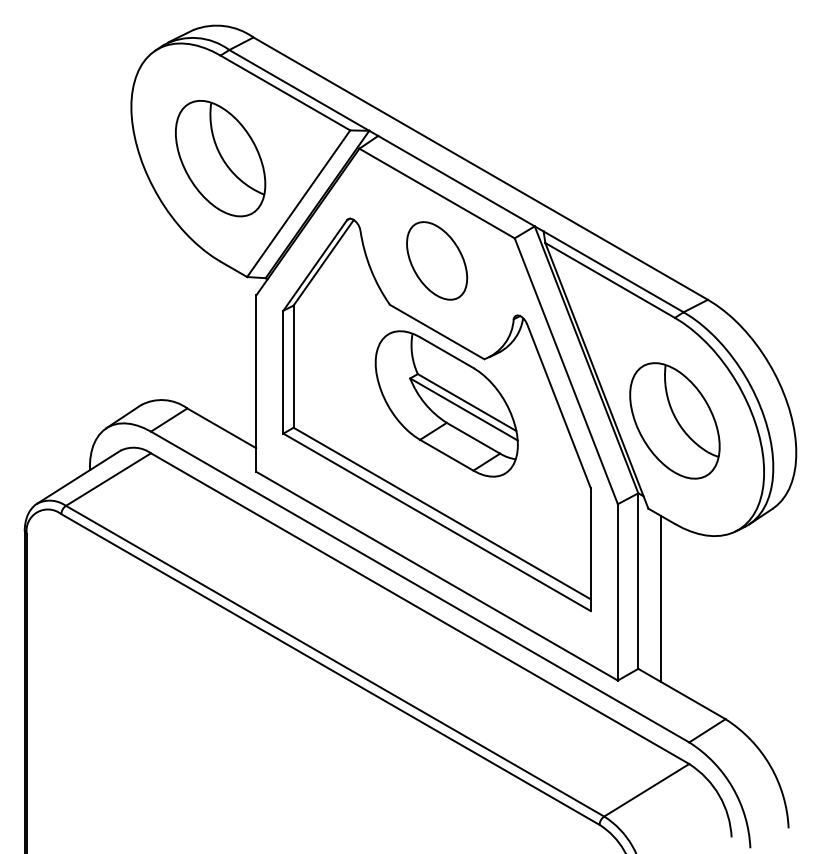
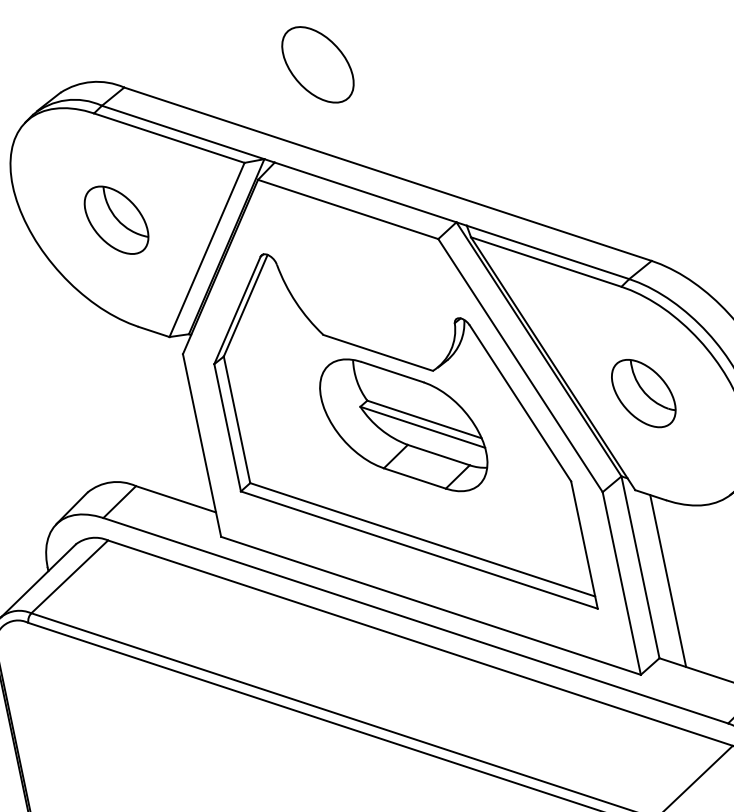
part: (220, 158) -> (116, 220), size x0.6
part: (437, 260) -> (318, 64), moved
part: (674, 420) -> (643, 393), size x0.6

